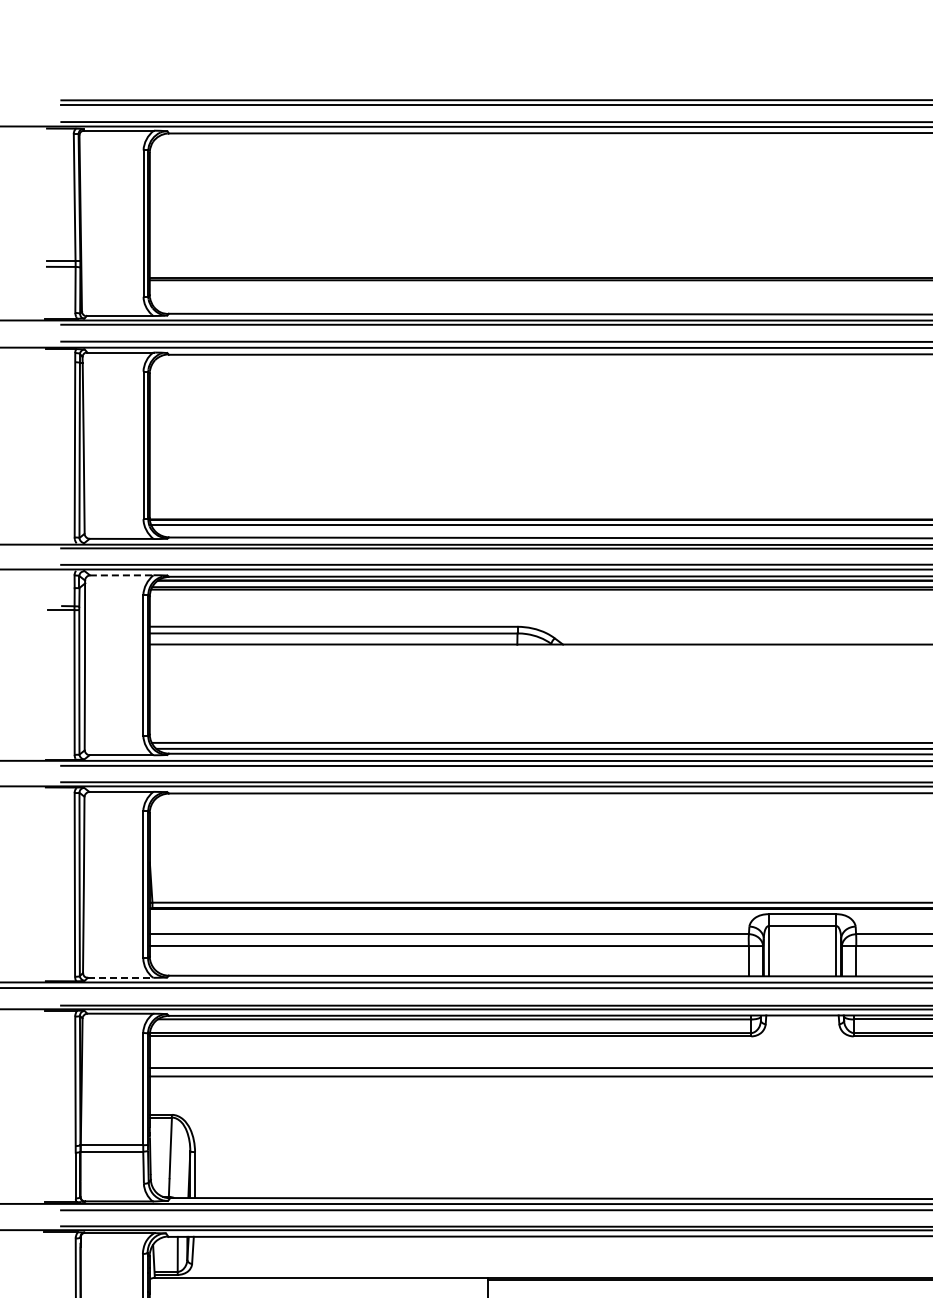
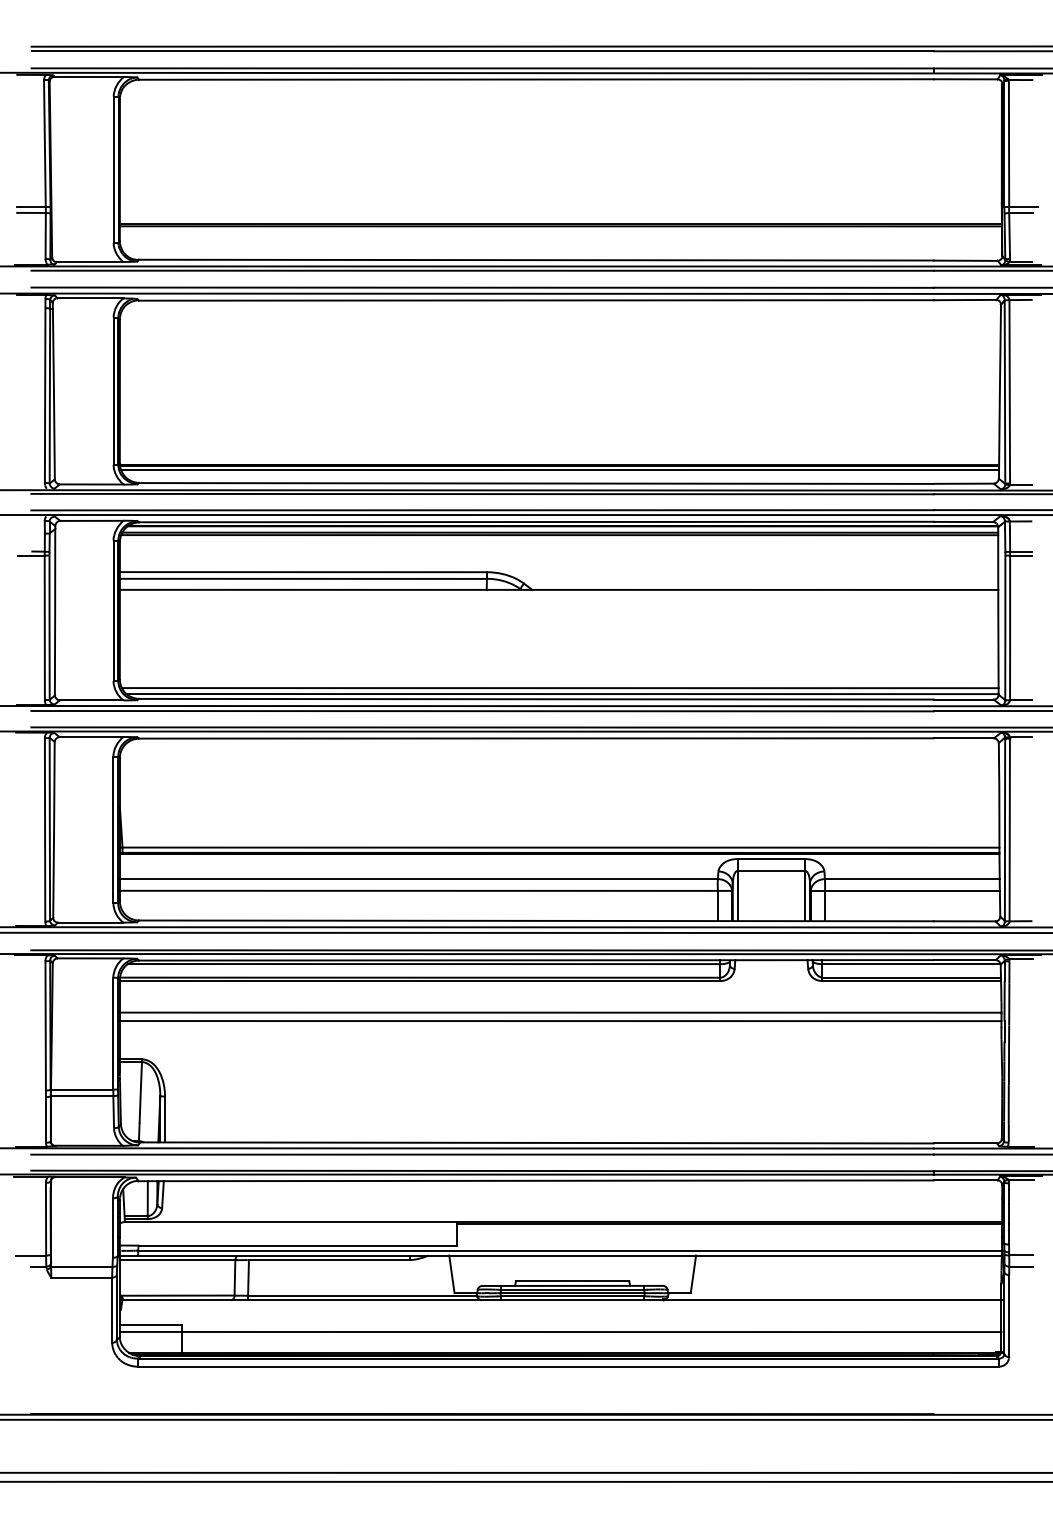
line: (121, 575) -> (91, 520), dashed -> solid
line: (120, 977) -> (90, 922), dashed -> solid

